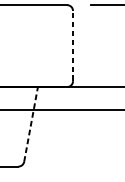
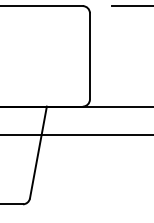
line: (72, 45) -> (89, 55), dashed -> solid
line: (31, 124) -> (38, 152), dashed -> solid

